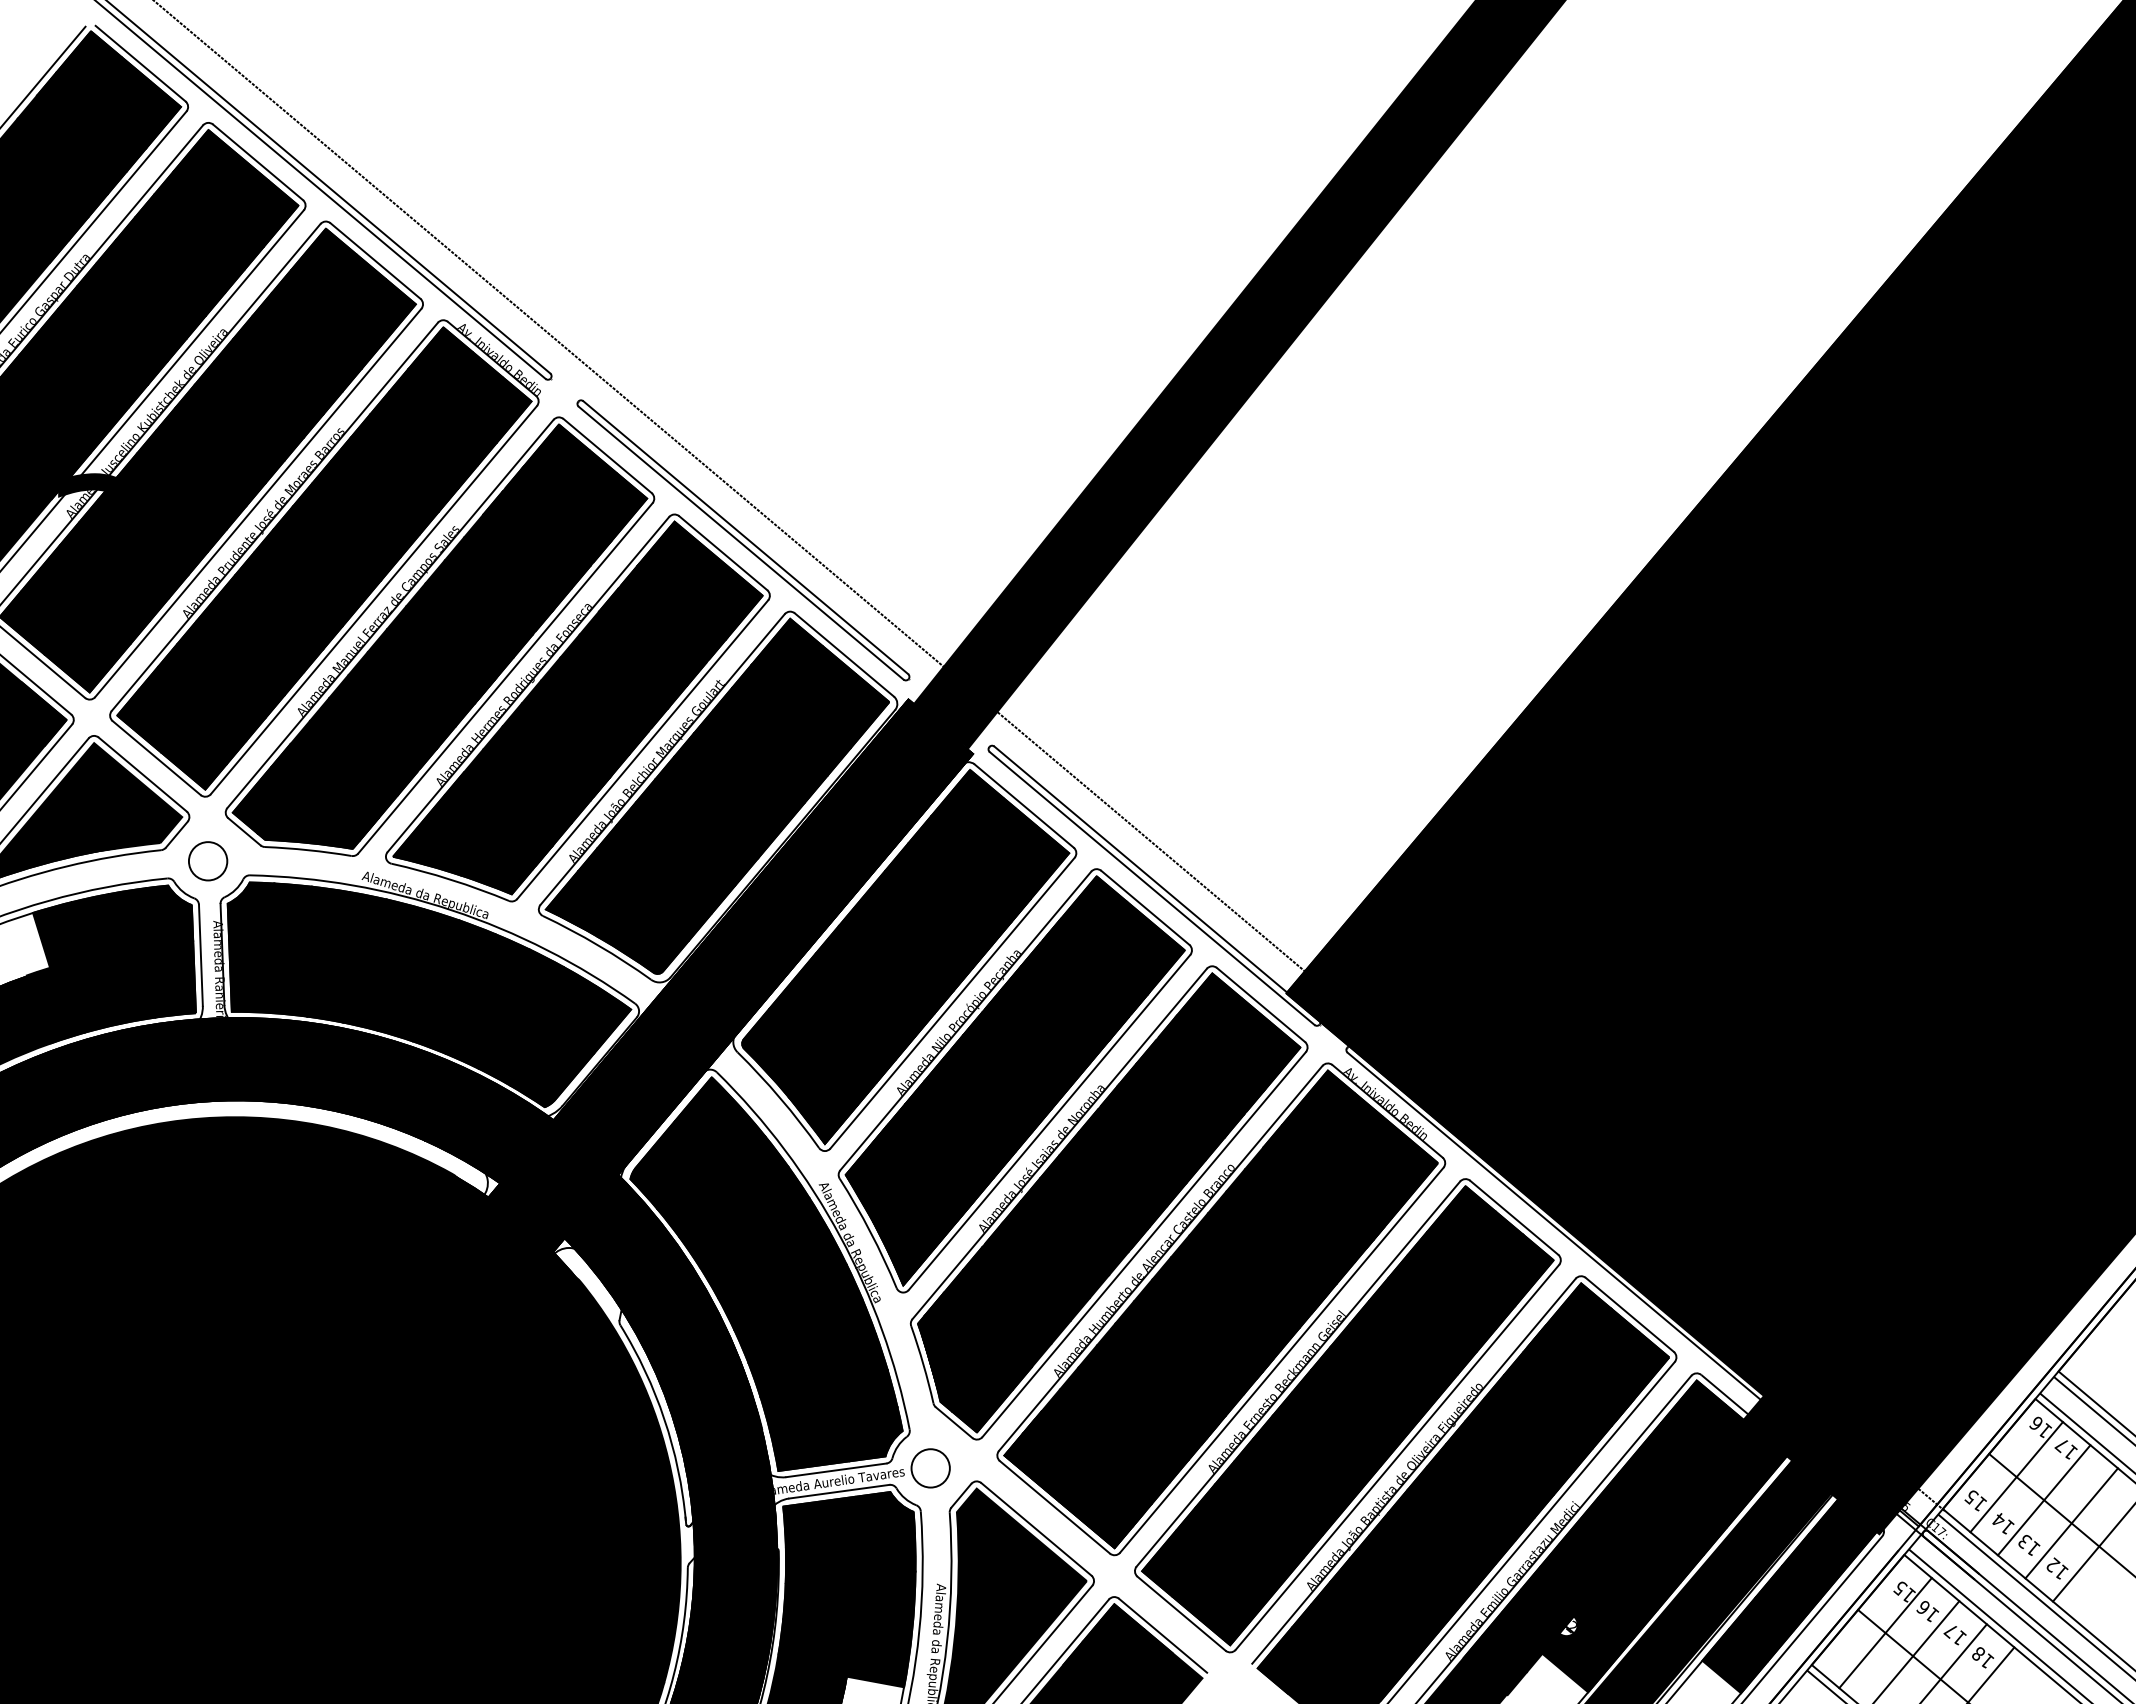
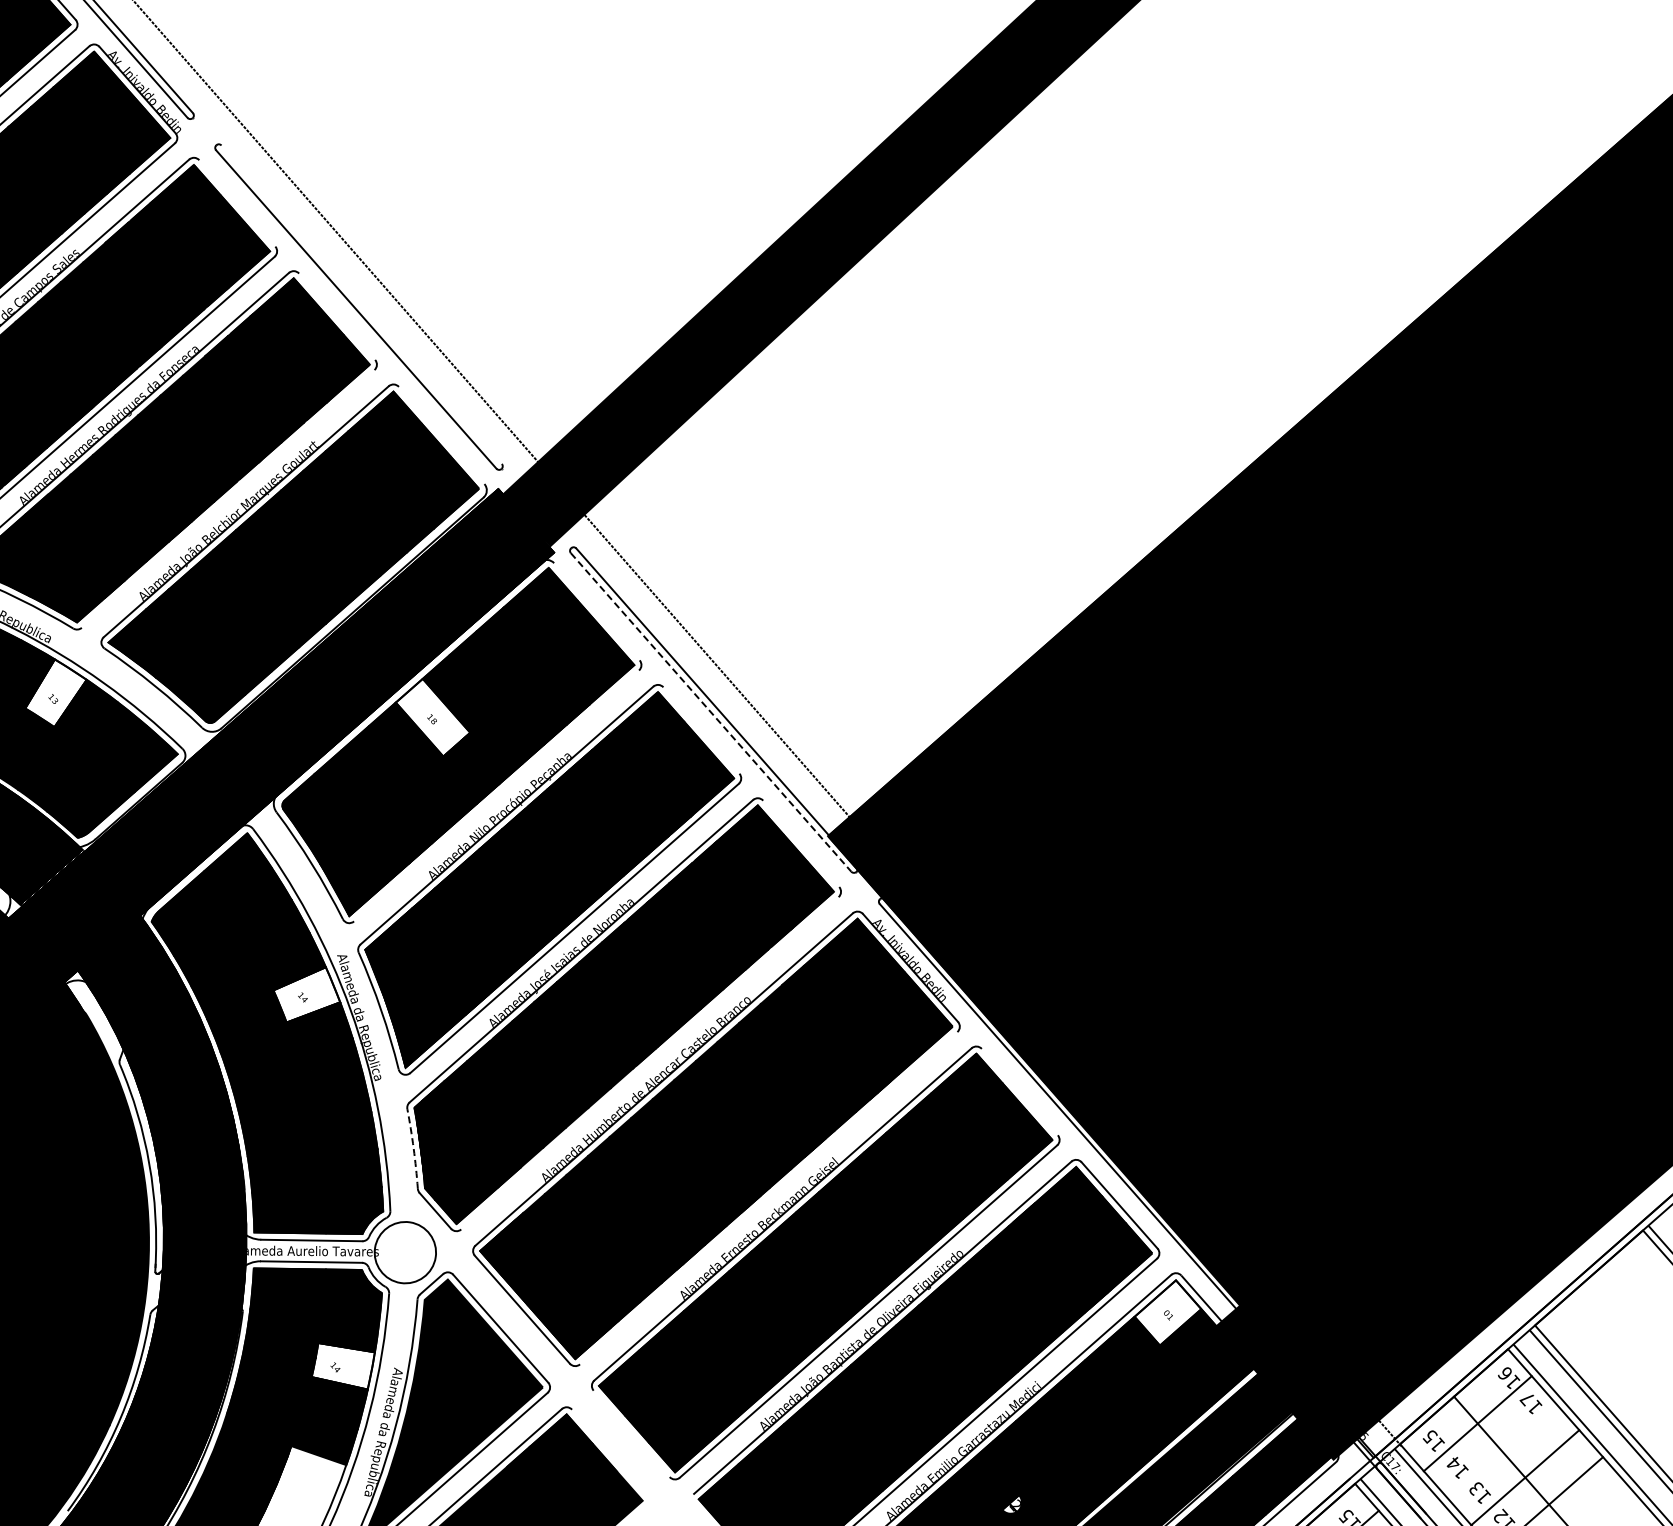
line: (607, 456) -> (237, 203), removed
line: (745, 537) -> (361, 304), removed
line: (723, 553) -> (337, 317), removed
line: (843, 654) -> (440, 434), removed
line: (642, 749) -> (227, 498), removed
line: (1023, 805) -> (596, 611), removed
line: (1152, 888) -> (711, 712), solid -> dashed
line: (1145, 907) -> (701, 730), removed
fill: (878, 935) -> (433, 717), removed
fill: (501, 967) -> (55, 693), removed
line: (952, 1002) -> (496, 795), removed
line: (1260, 1004) -> (800, 843), removed
line: (1514, 1217) -> (1020, 1091), removed
fill: (794, 1228) -> (306, 995), removed
line: (1143, 1244) -> (649, 1063), removed
line: (1281, 1359) -> (768, 1197), removed
arc: (923, 1364) -> (413, 1148), solid -> dashed
fill: (1693, 1413) -> (1167, 1312), removed
circle: (930, 1468) -> (405, 1252), size x1.6
line: (2043, 1500) -> (1500, 1450), removed
fill: (885, 1589) -> (342, 1365), removed
line: (1181, 1613) -> (631, 1433), removed
line: (1163, 1635) -> (610, 1452), removed

